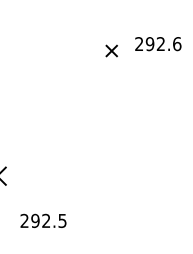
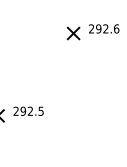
part: (111, 51) -> (73, 33), size x1.67
text: (43, 219) -> (28, 110), moved

